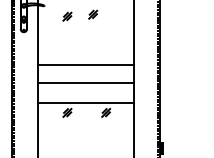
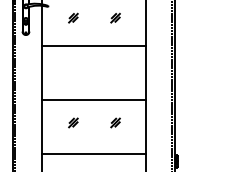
part: (93, 14) -> (115, 17), moved
line: (85, 64) -> (93, 99), moved
line: (85, 83) -> (93, 46), moved
line: (85, 102) -> (93, 154), moved

